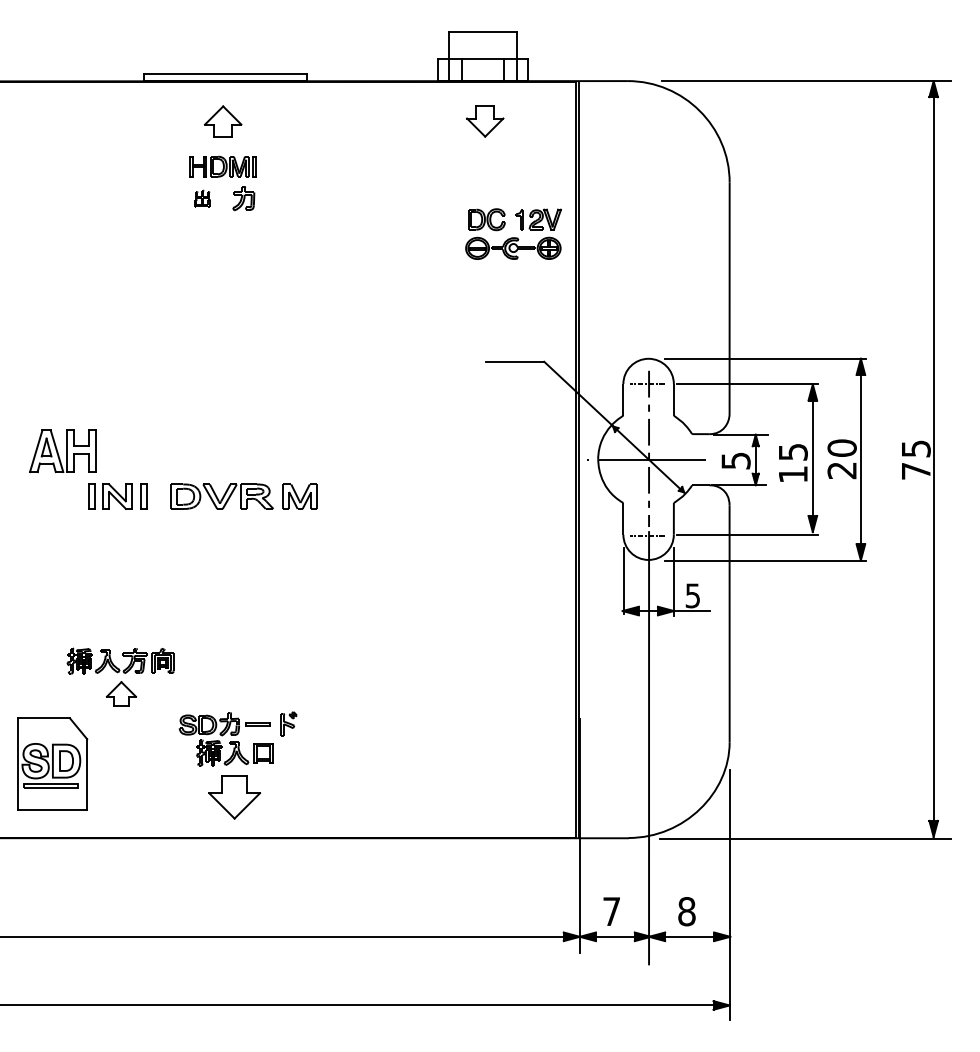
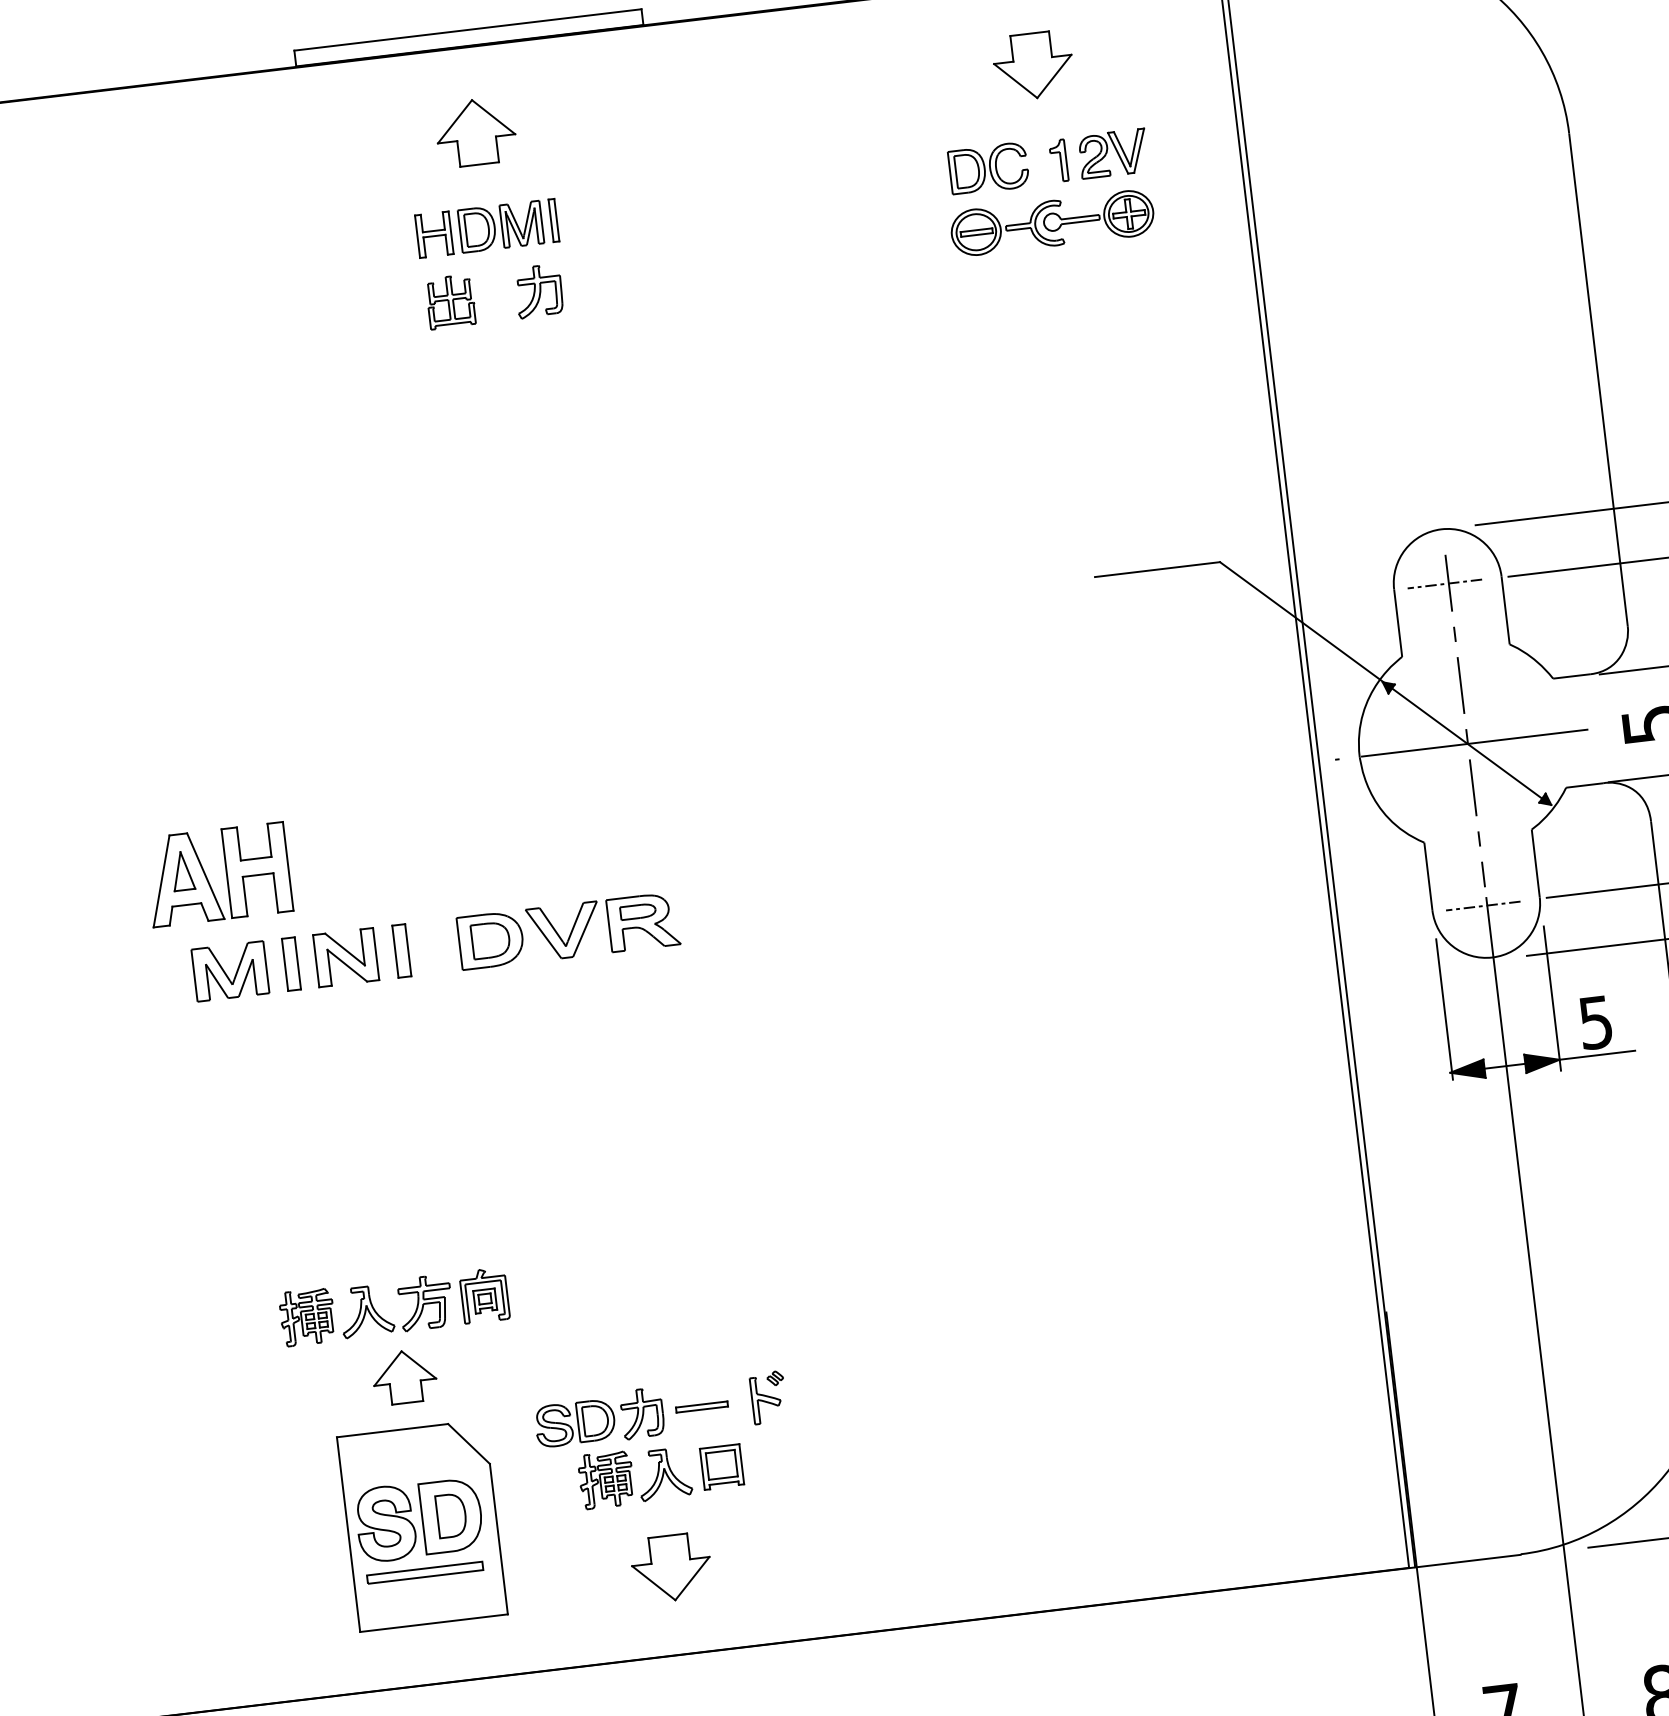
part: (202, 198) -> (451, 301), size x1.43
part: (513, 233) -> (1049, 191), moved
part: (299, 496) -> (228, 971), moved
part: (52, 763) -> (422, 1524), moved
part: (234, 797) -> (671, 1568), size x0.71

